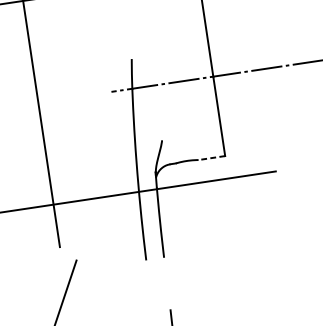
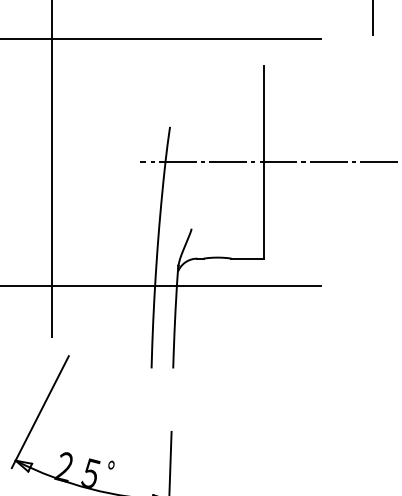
line: (211, 157) -> (247, 258), dashed -> solid

